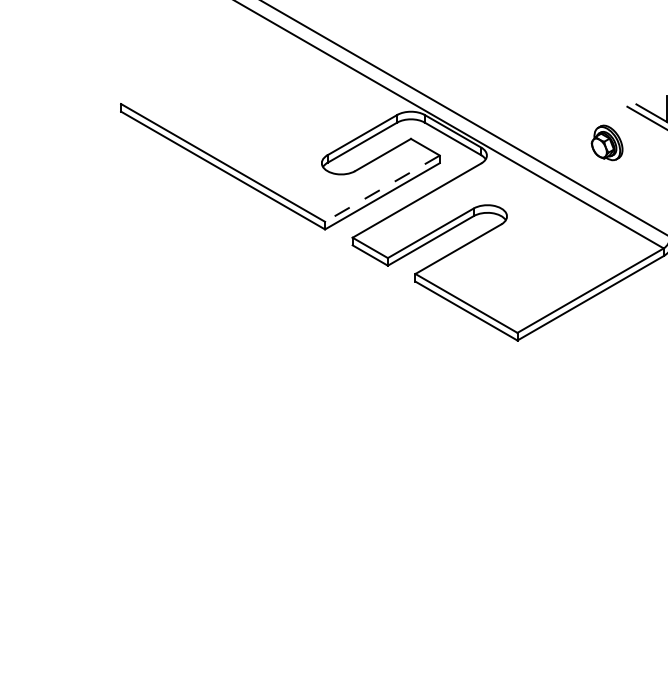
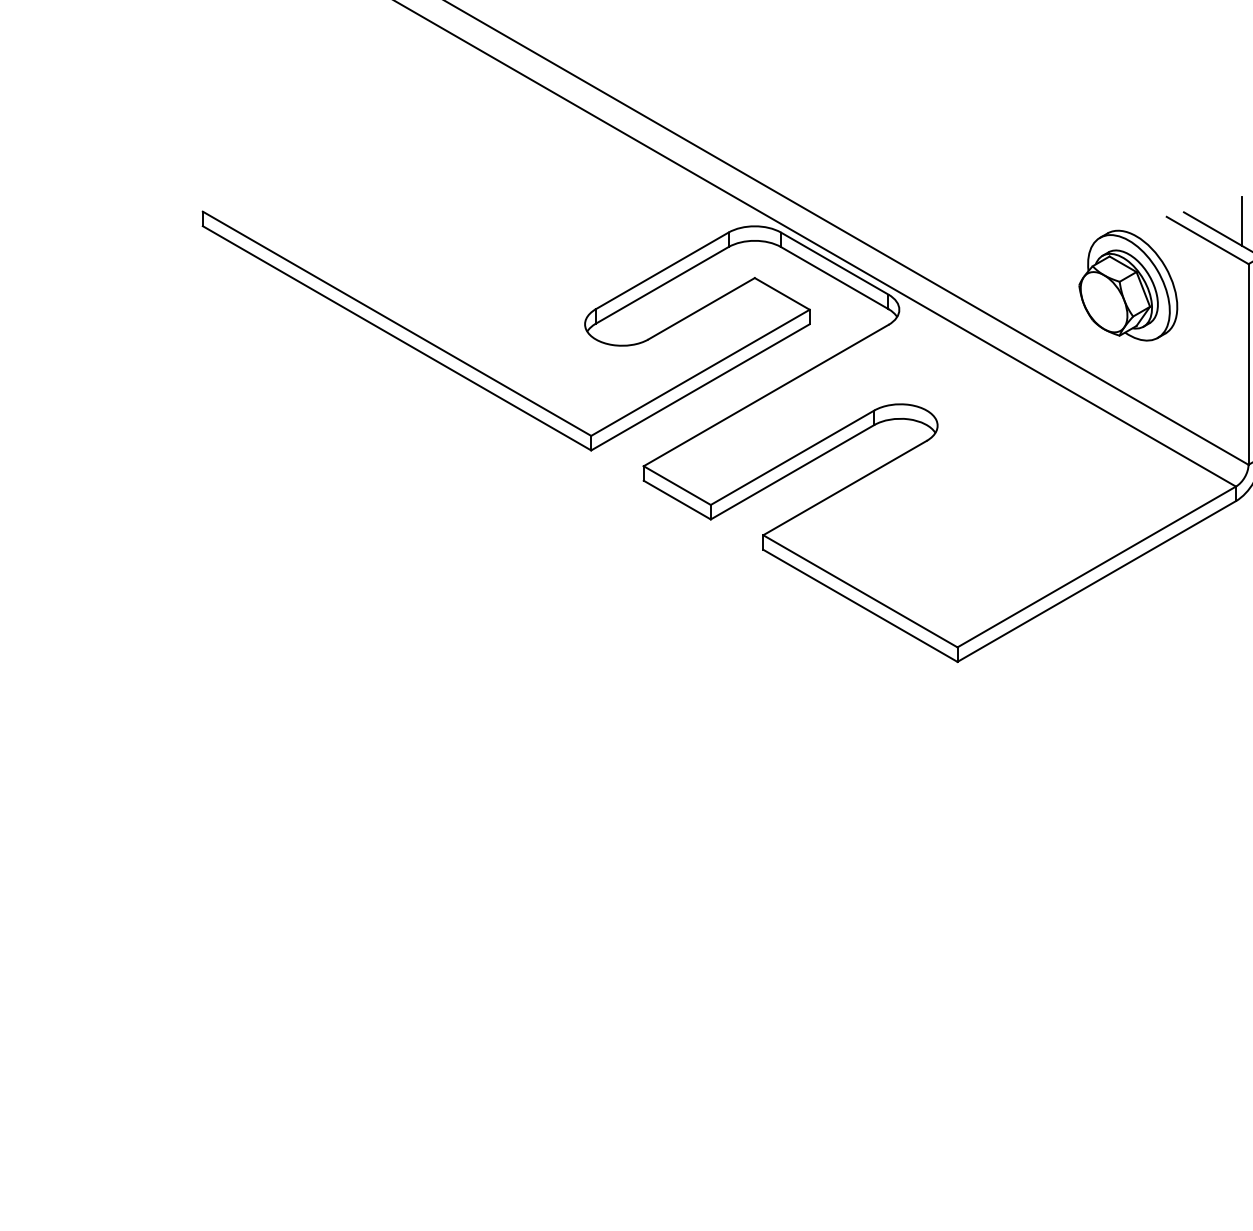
part: (606, 142) -> (1126, 284), size x1.67
line: (382, 188) -> (700, 372), dashed -> solid

